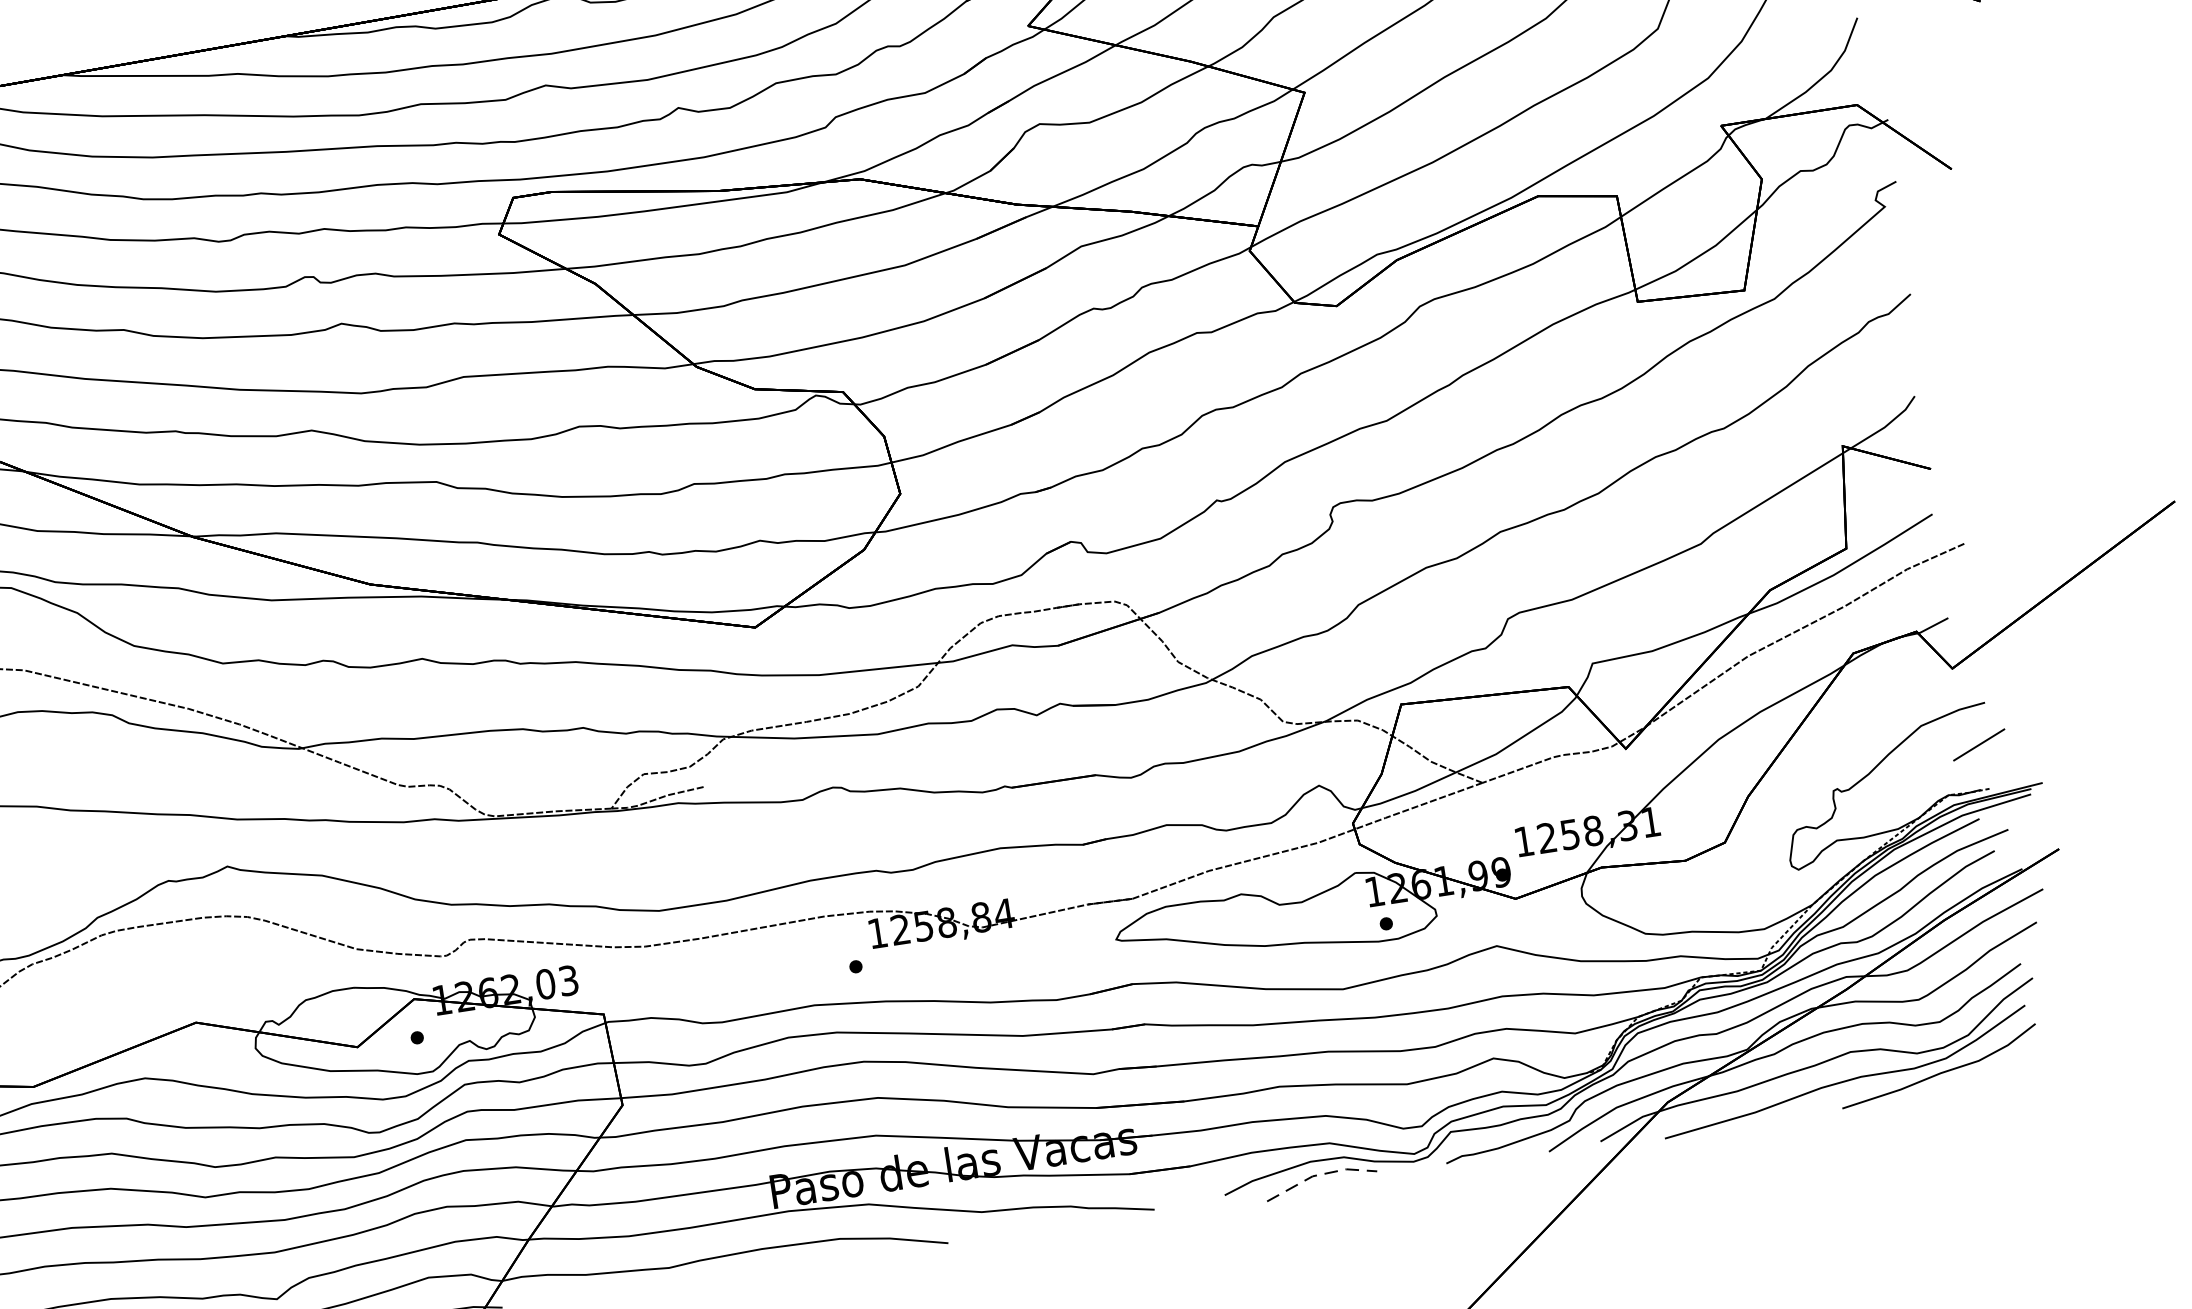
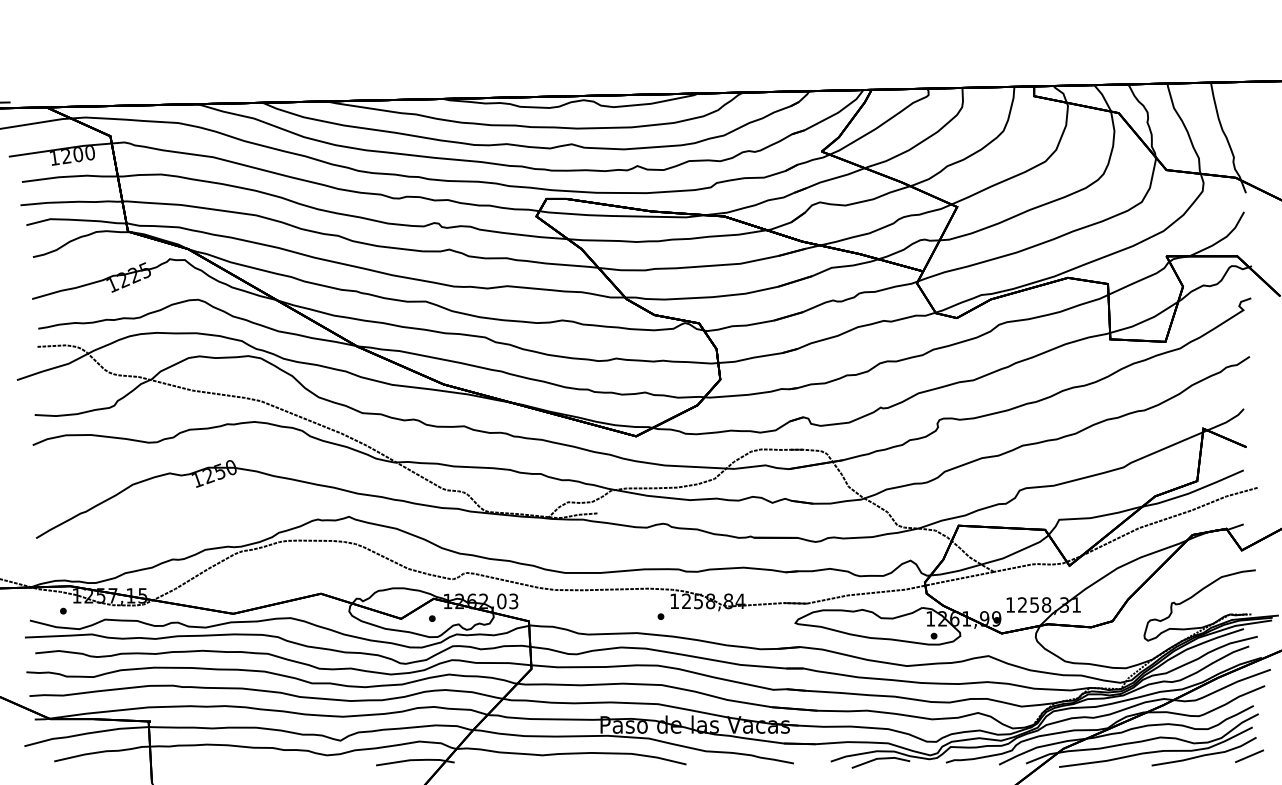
line: (1979, 745) -> (1249, 756), moved
line: (1319, 1174) -> (880, 758), dashed -> solid

